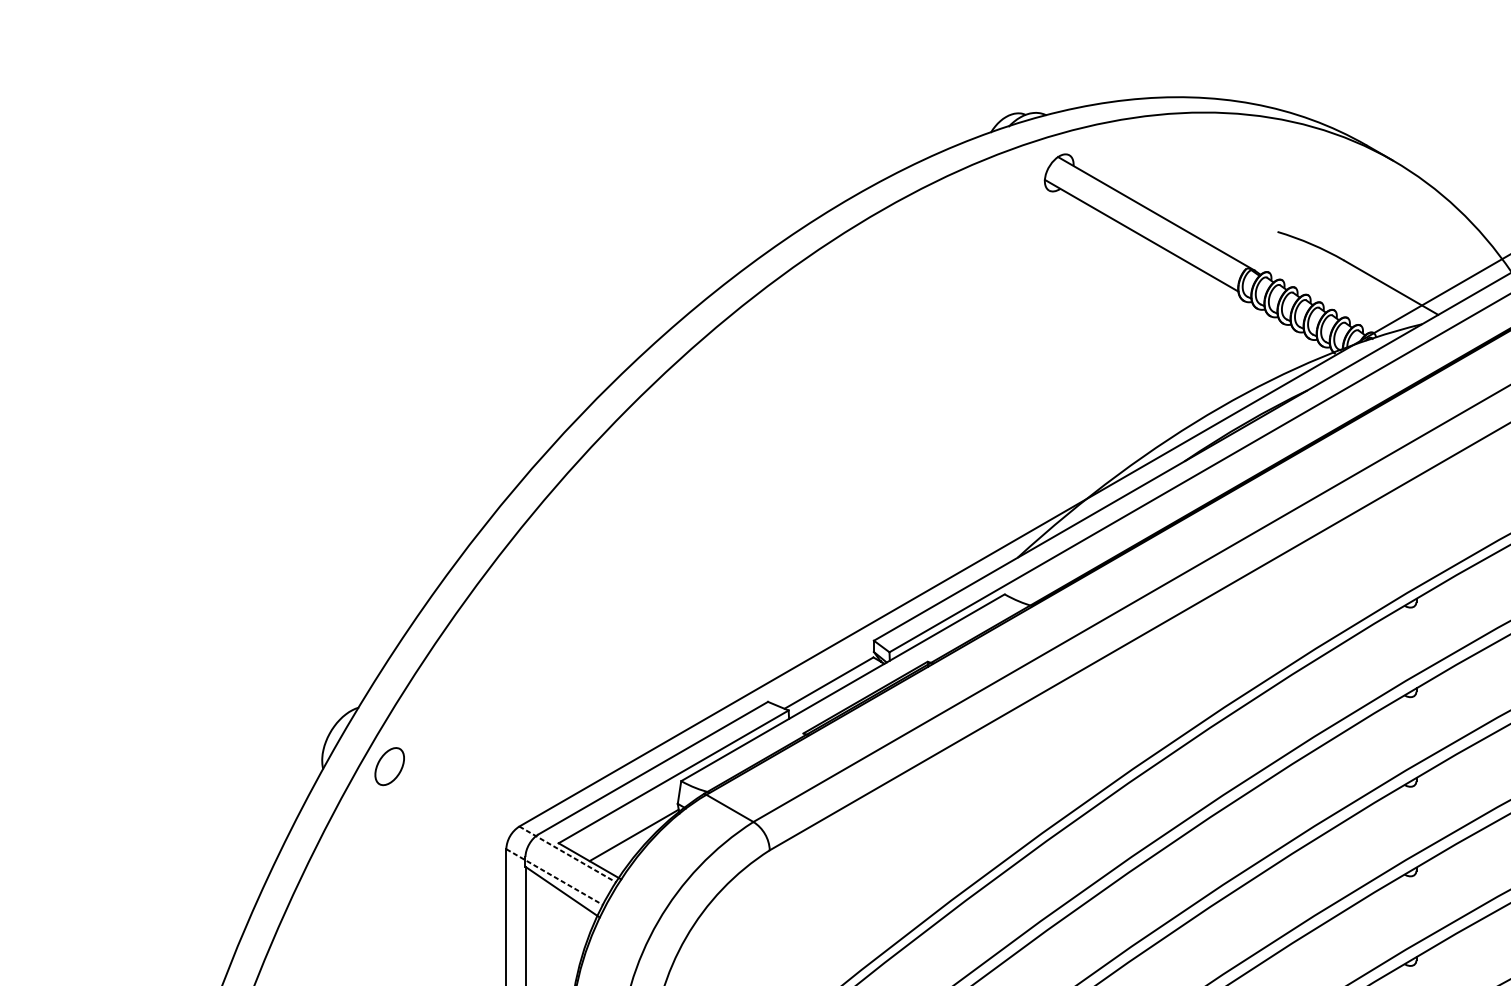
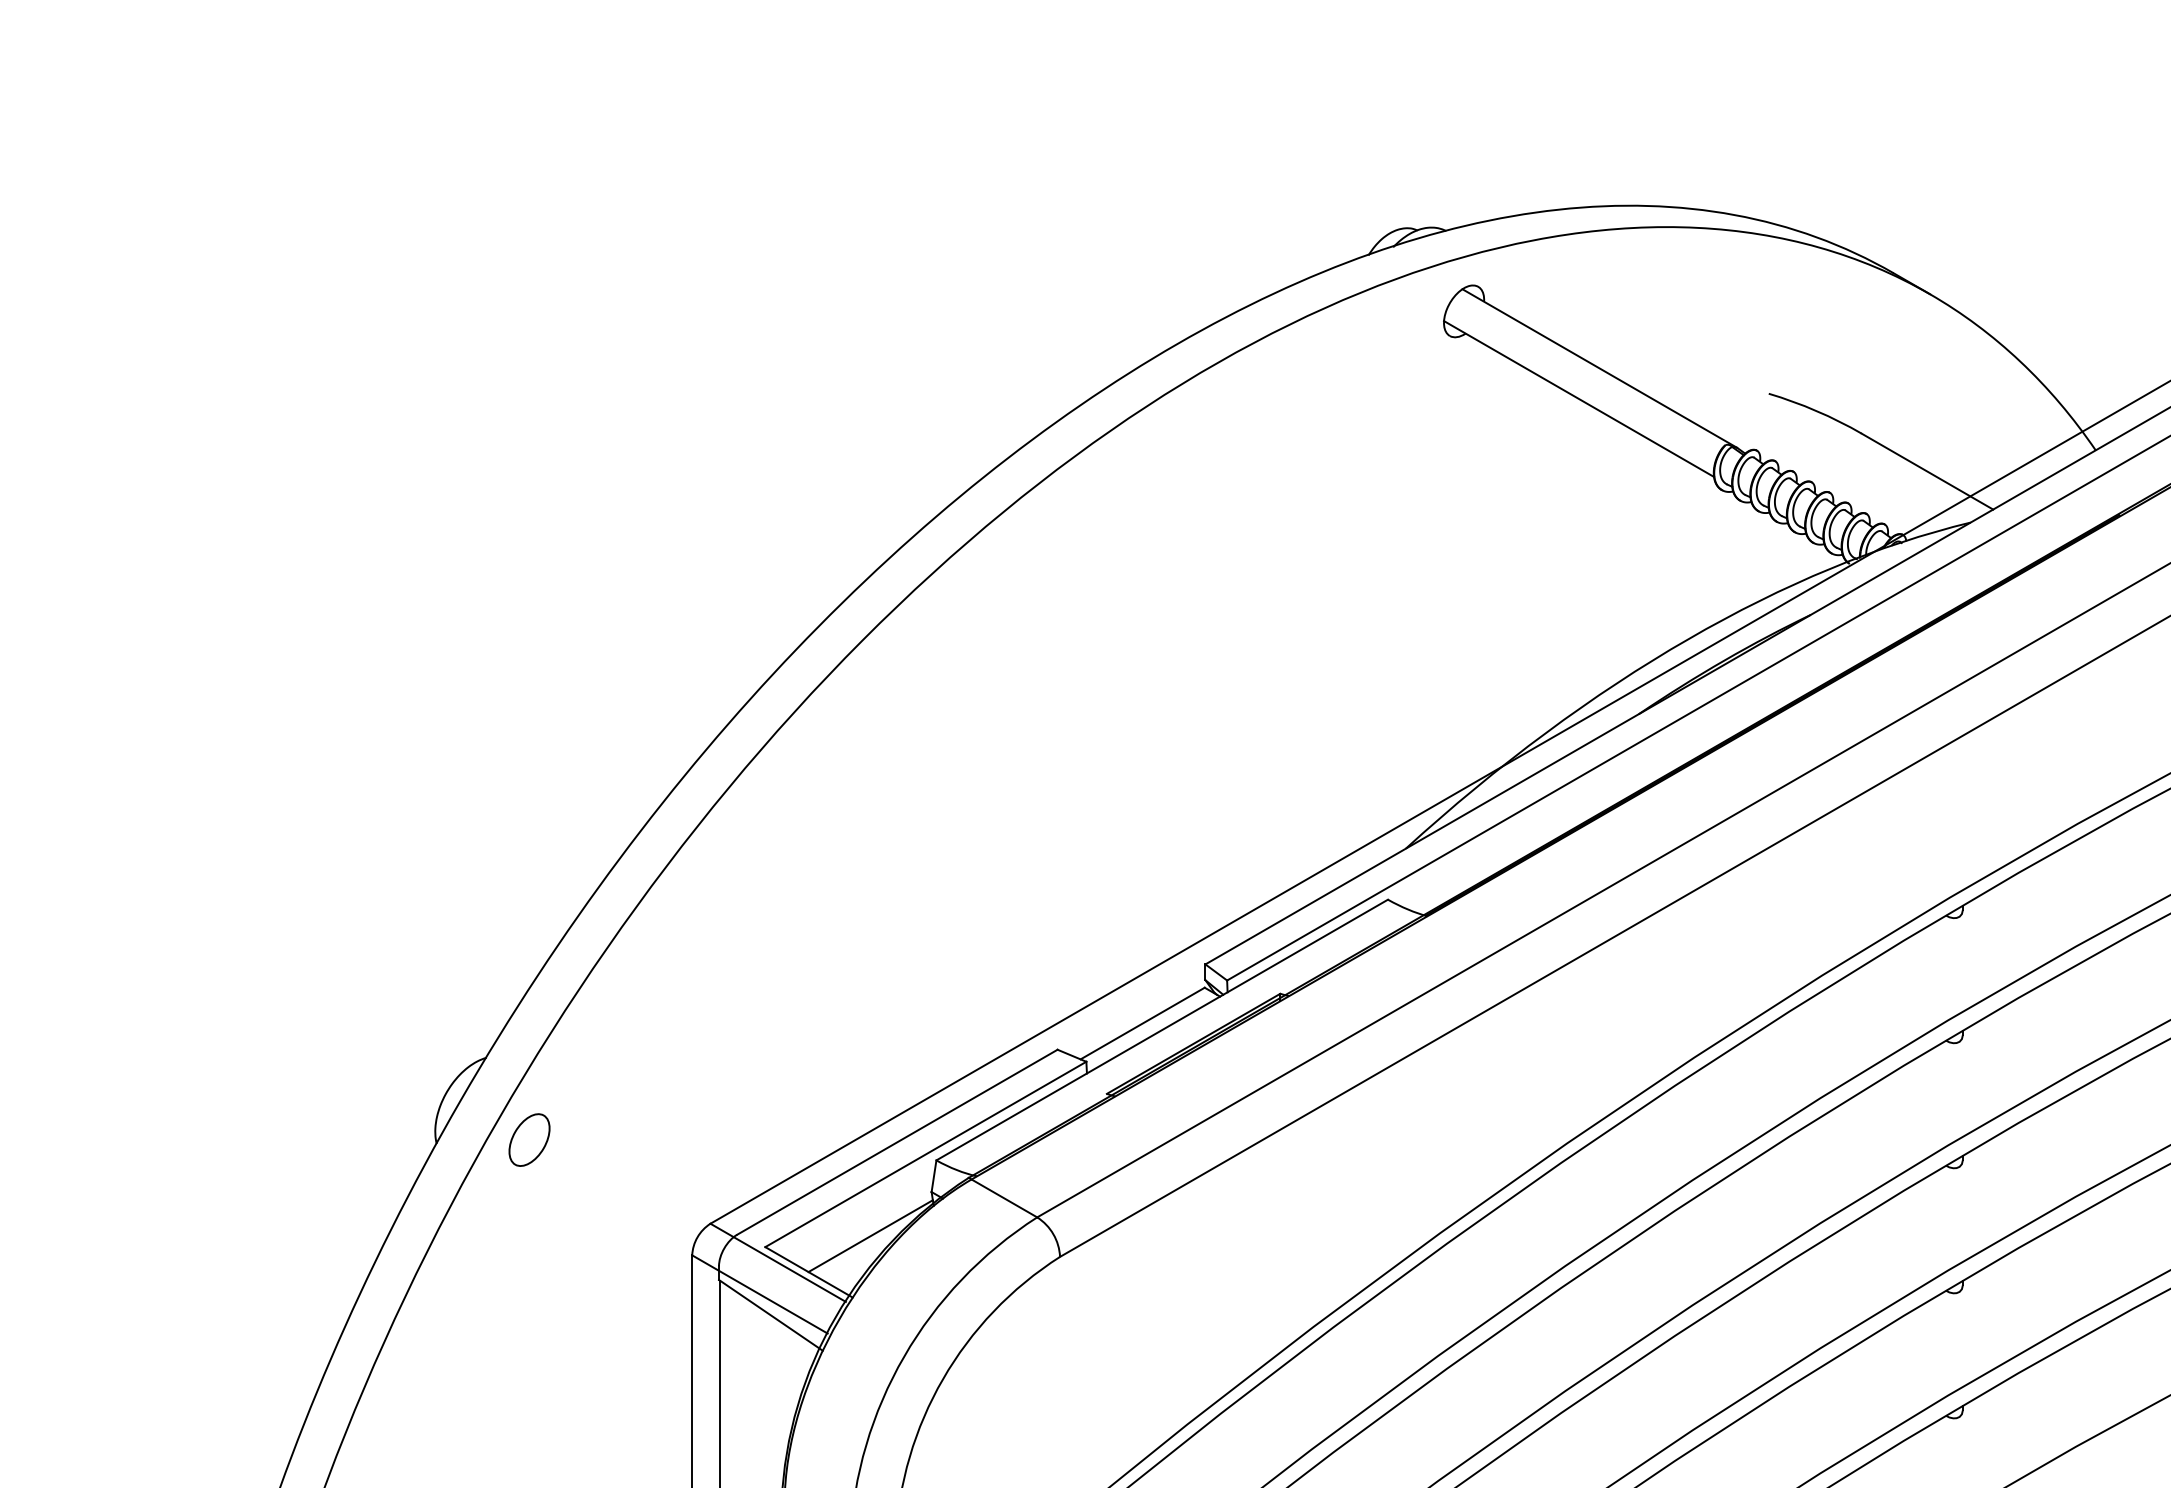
line: (568, 855) -> (778, 1263), dashed -> solid
line: (555, 877) -> (760, 1294), dashed -> solid

